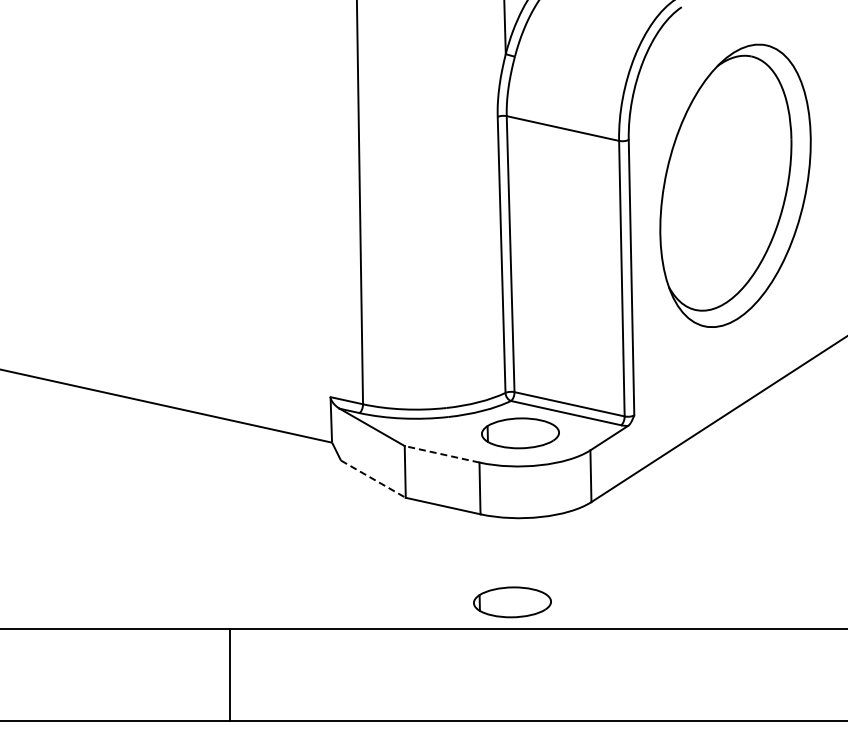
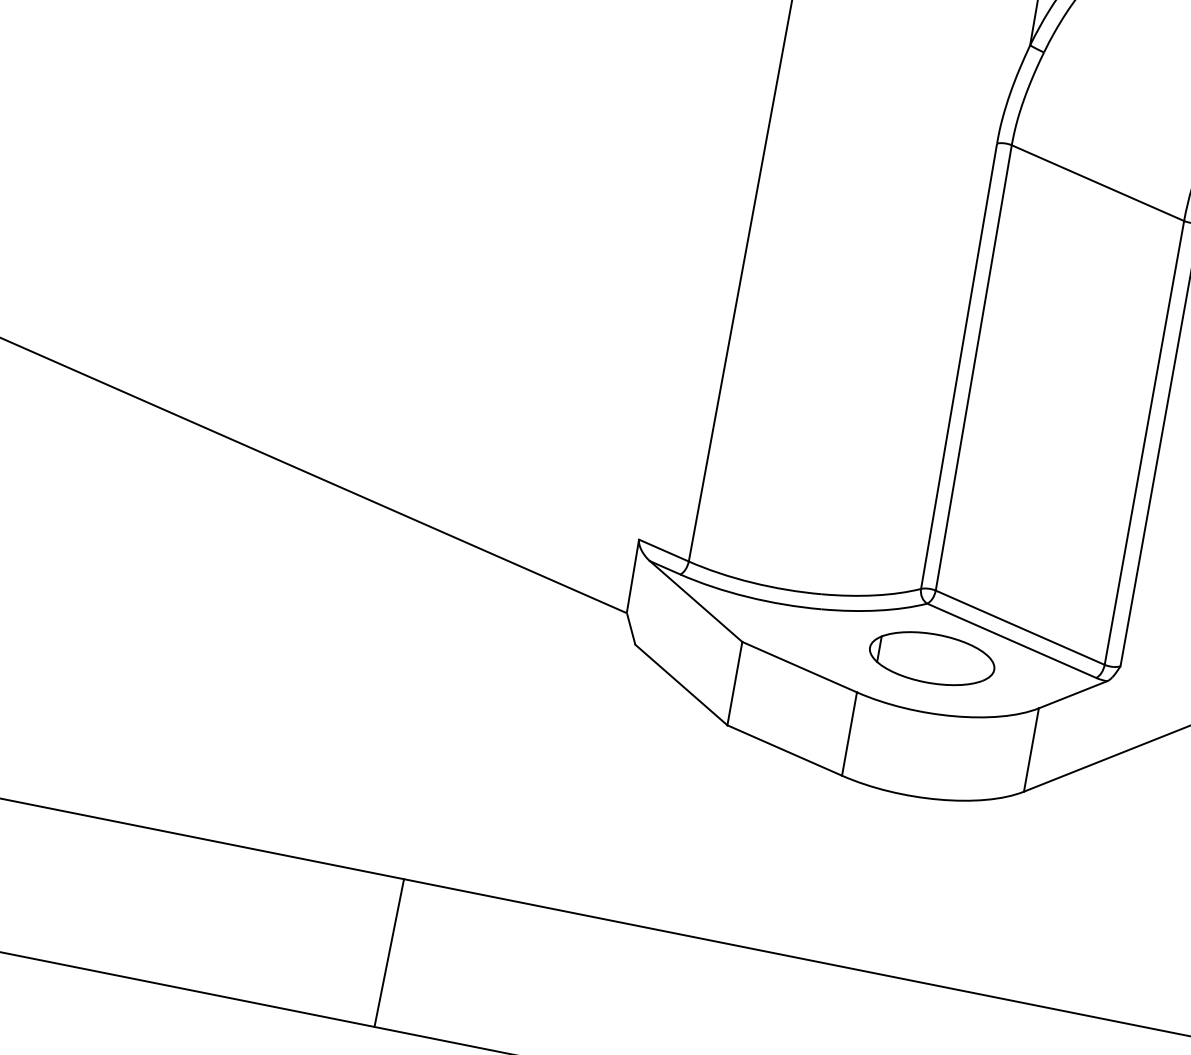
line: (441, 454) -> (798, 667), dashed -> solid
line: (373, 479) -> (681, 685), dashed -> solid
part: (512, 602) -> (865, 927), removed

